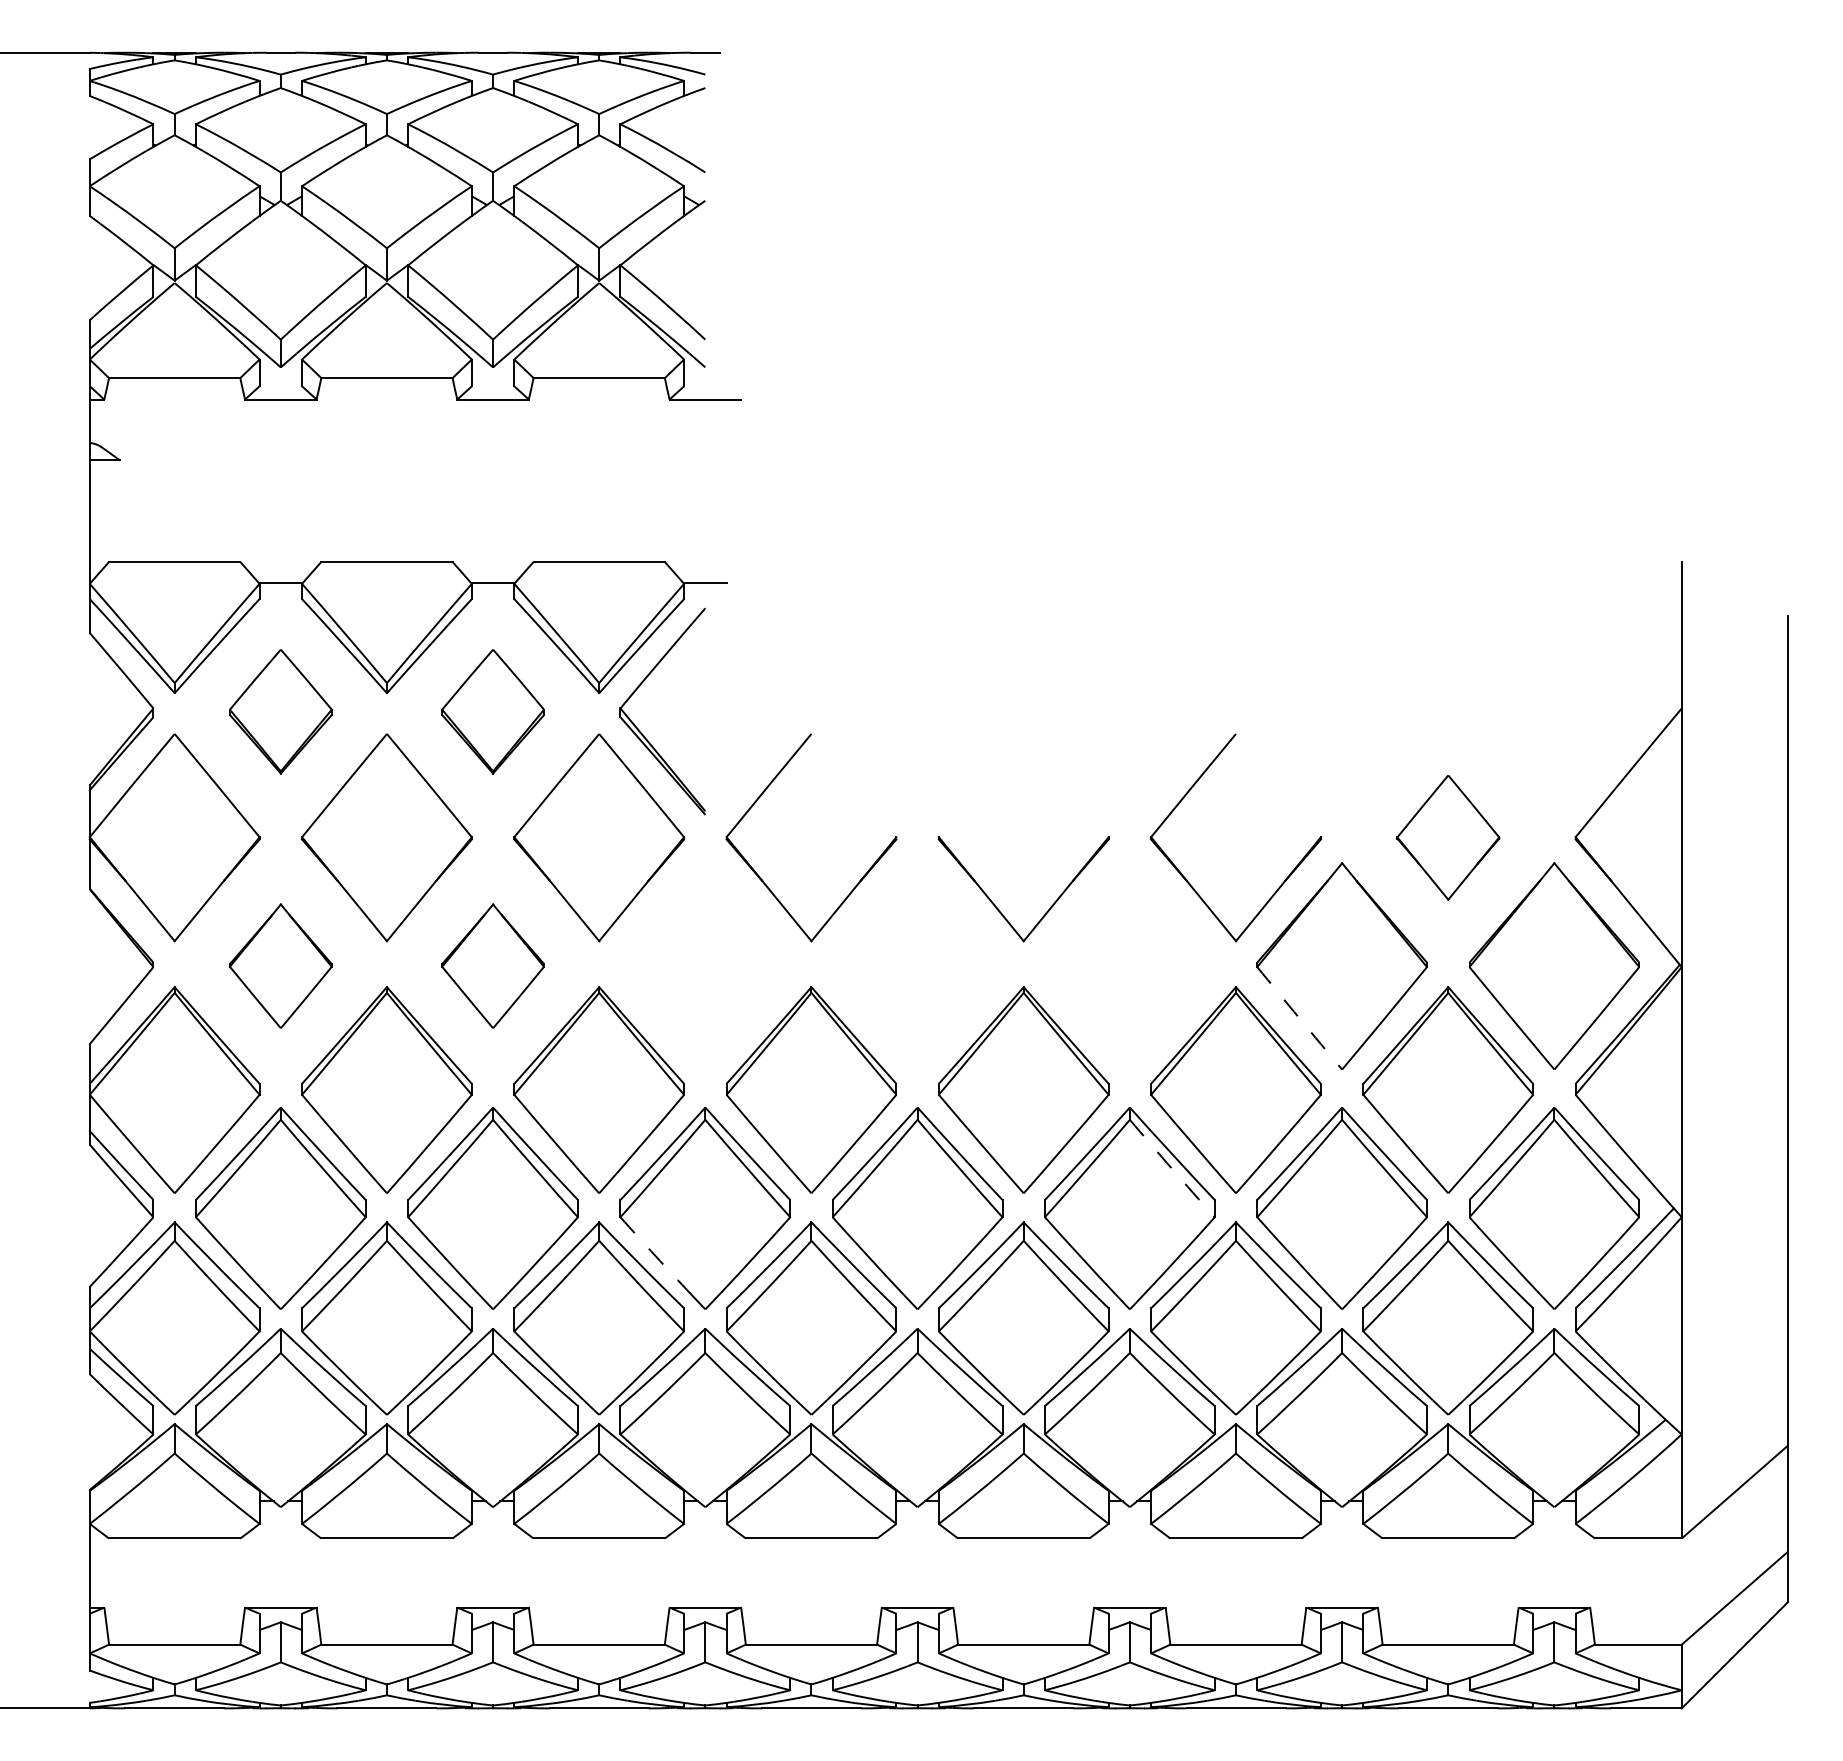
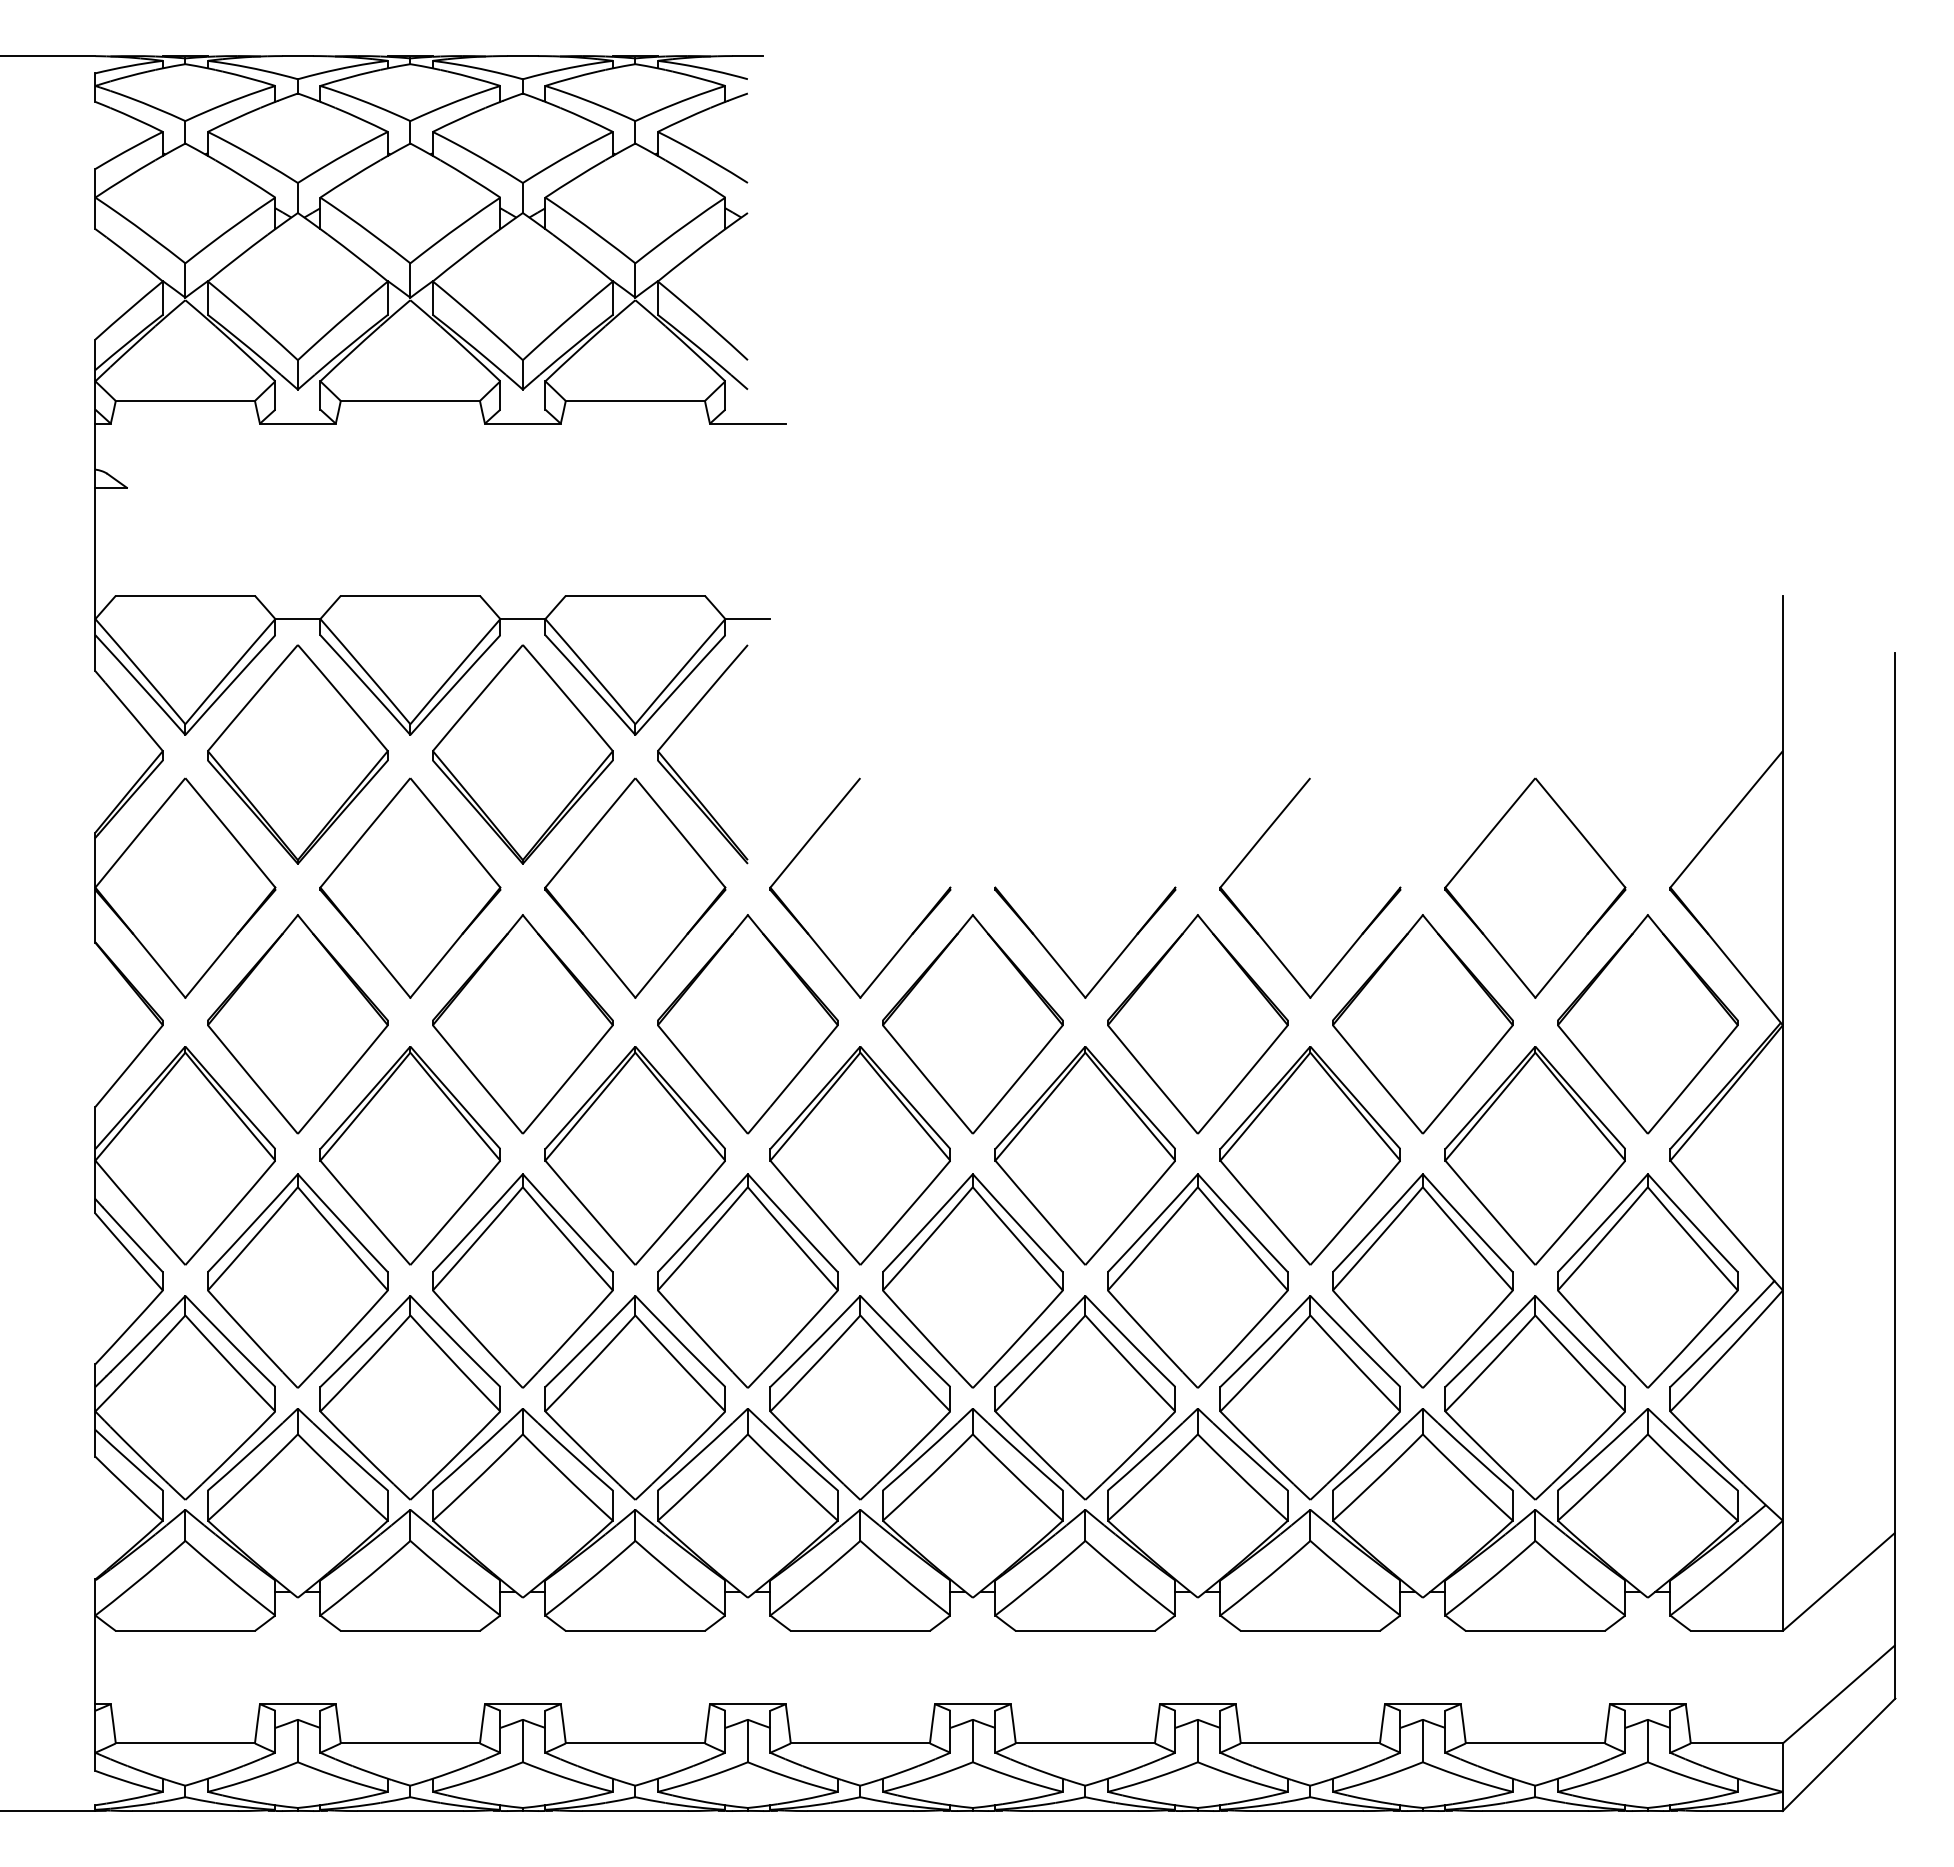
part: (280, 711) -> (297, 754), size x1.67
part: (492, 711) -> (522, 754), size x1.67
part: (1448, 837) -> (1535, 887), size x1.67
part: (280, 966) -> (297, 1024), size x1.67
part: (492, 966) -> (522, 1024), size x1.67
part: (704, 966) -> (747, 1024), added
part: (917, 966) -> (972, 1024), added
part: (1129, 966) -> (1197, 1024), added
arc: (1299, 1018) -> (1377, 1079), dashed -> solid
arc: (1171, 1169) -> (1242, 1239), dashed -> solid
arc: (655, 1255) -> (695, 1331), dashed -> solid

